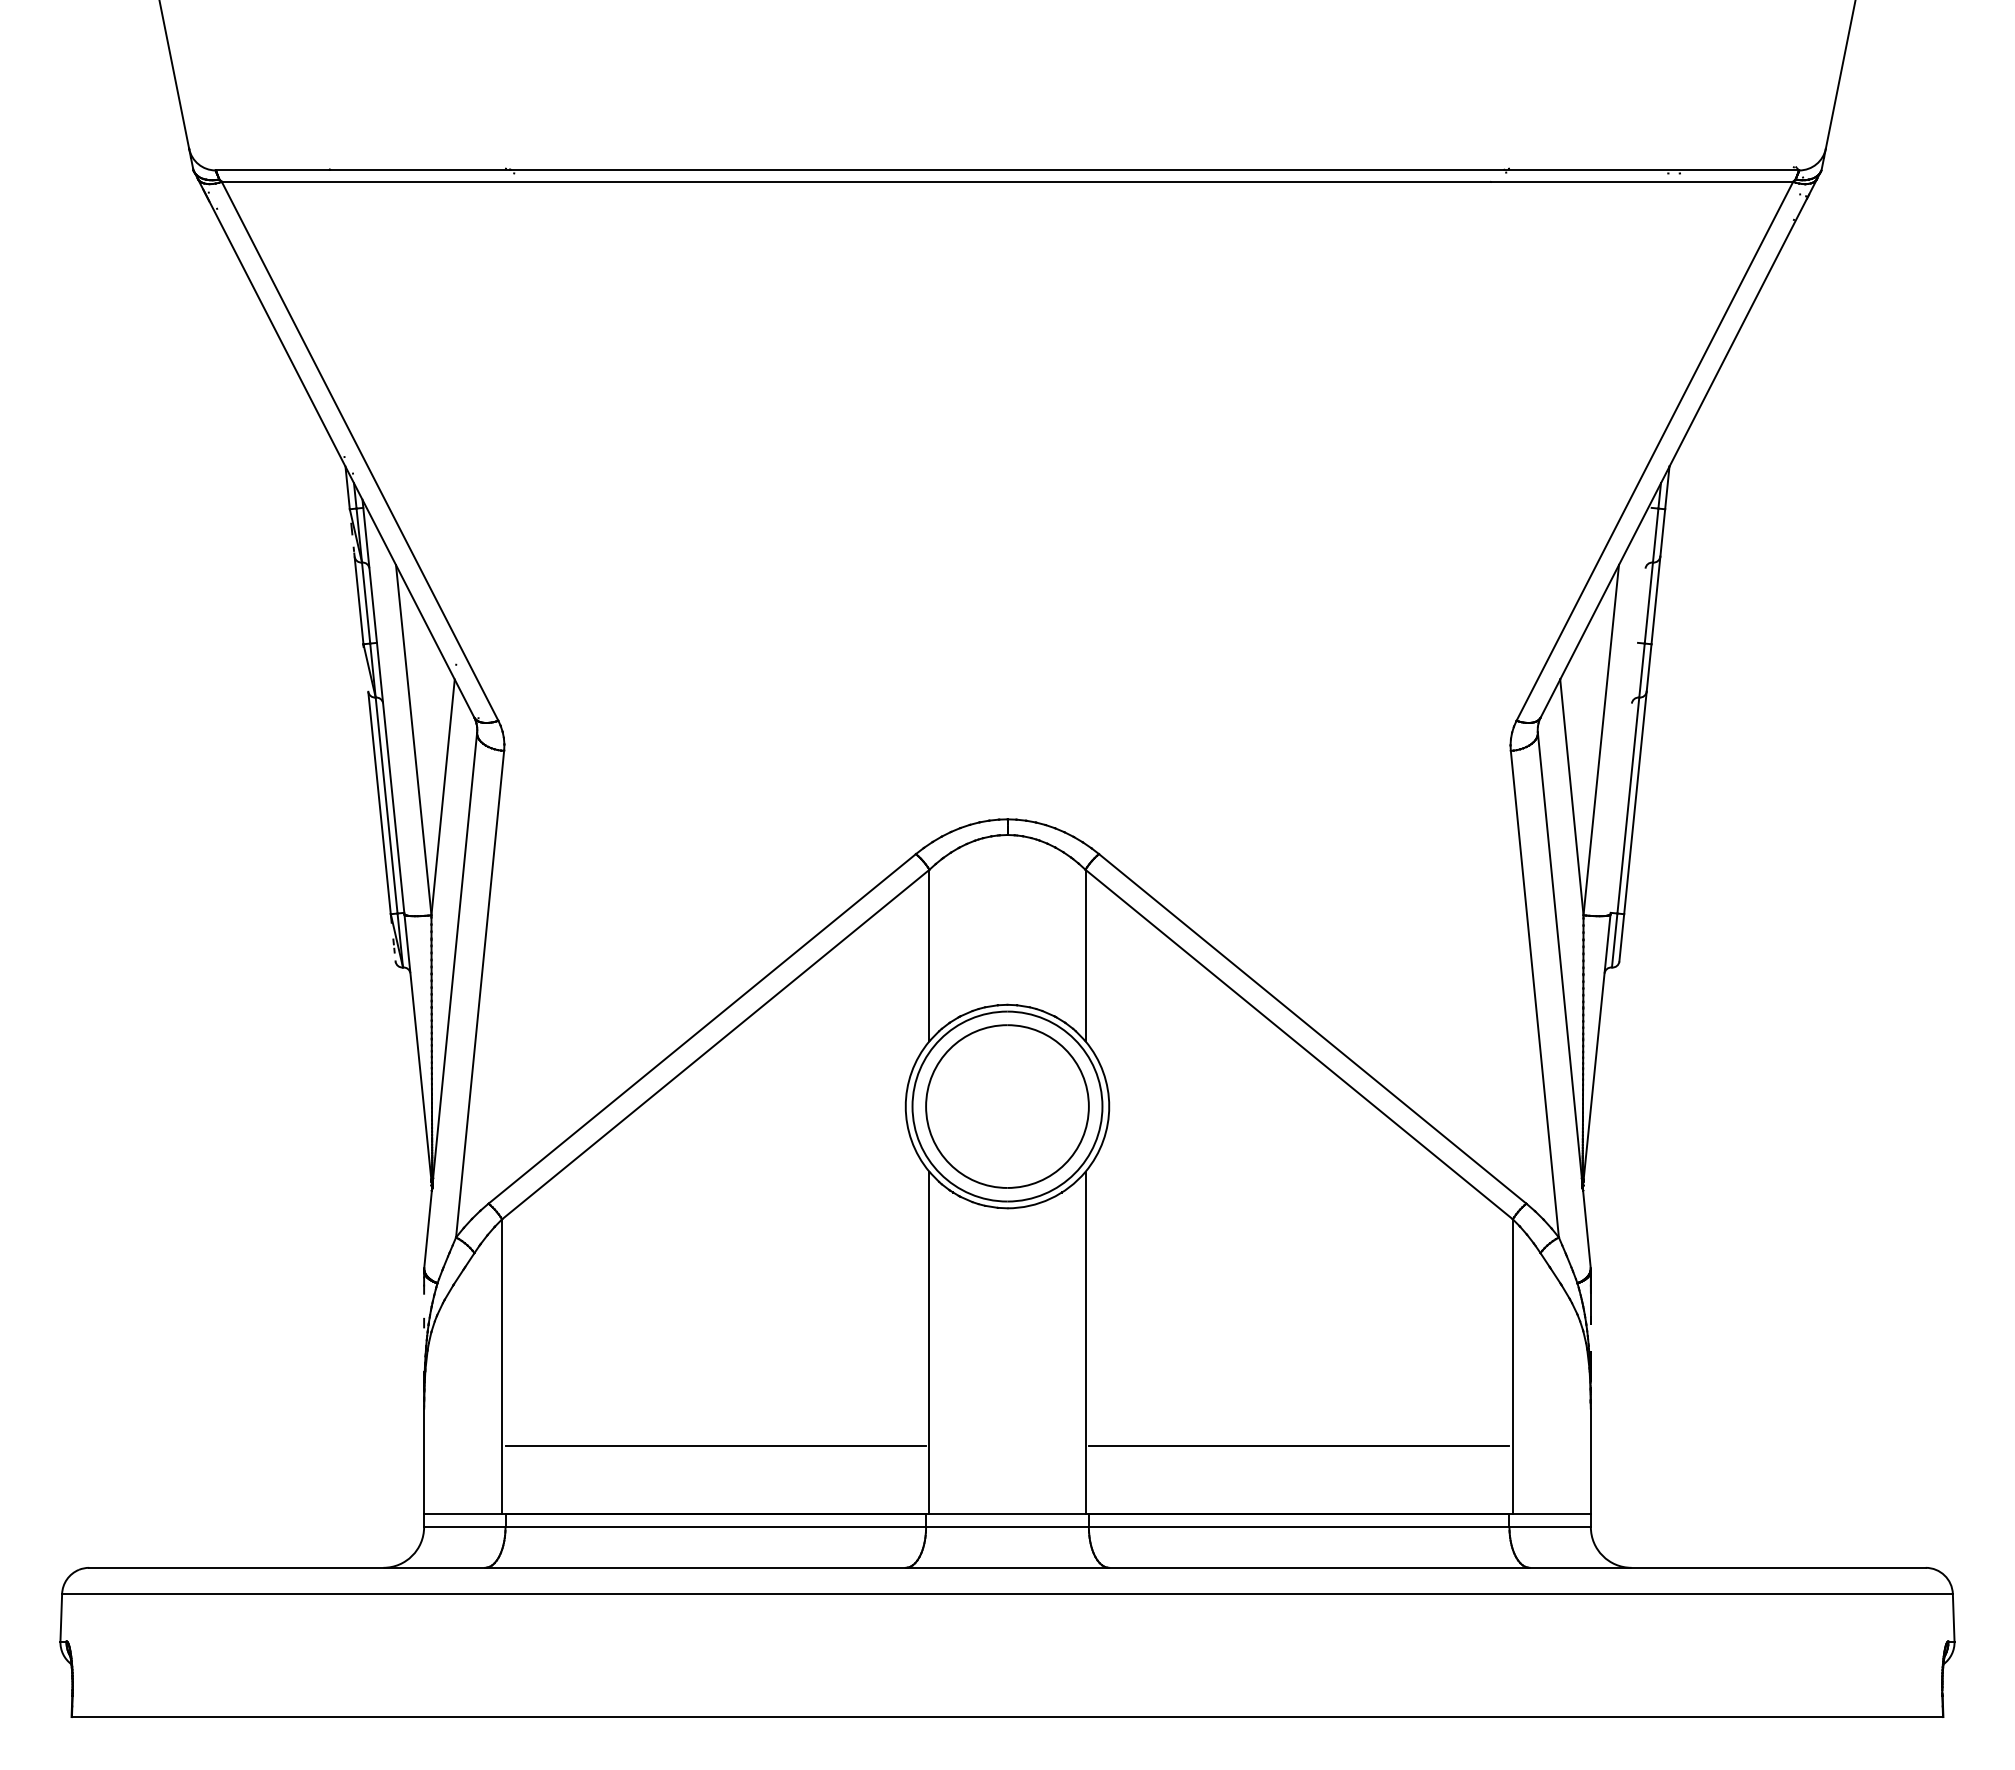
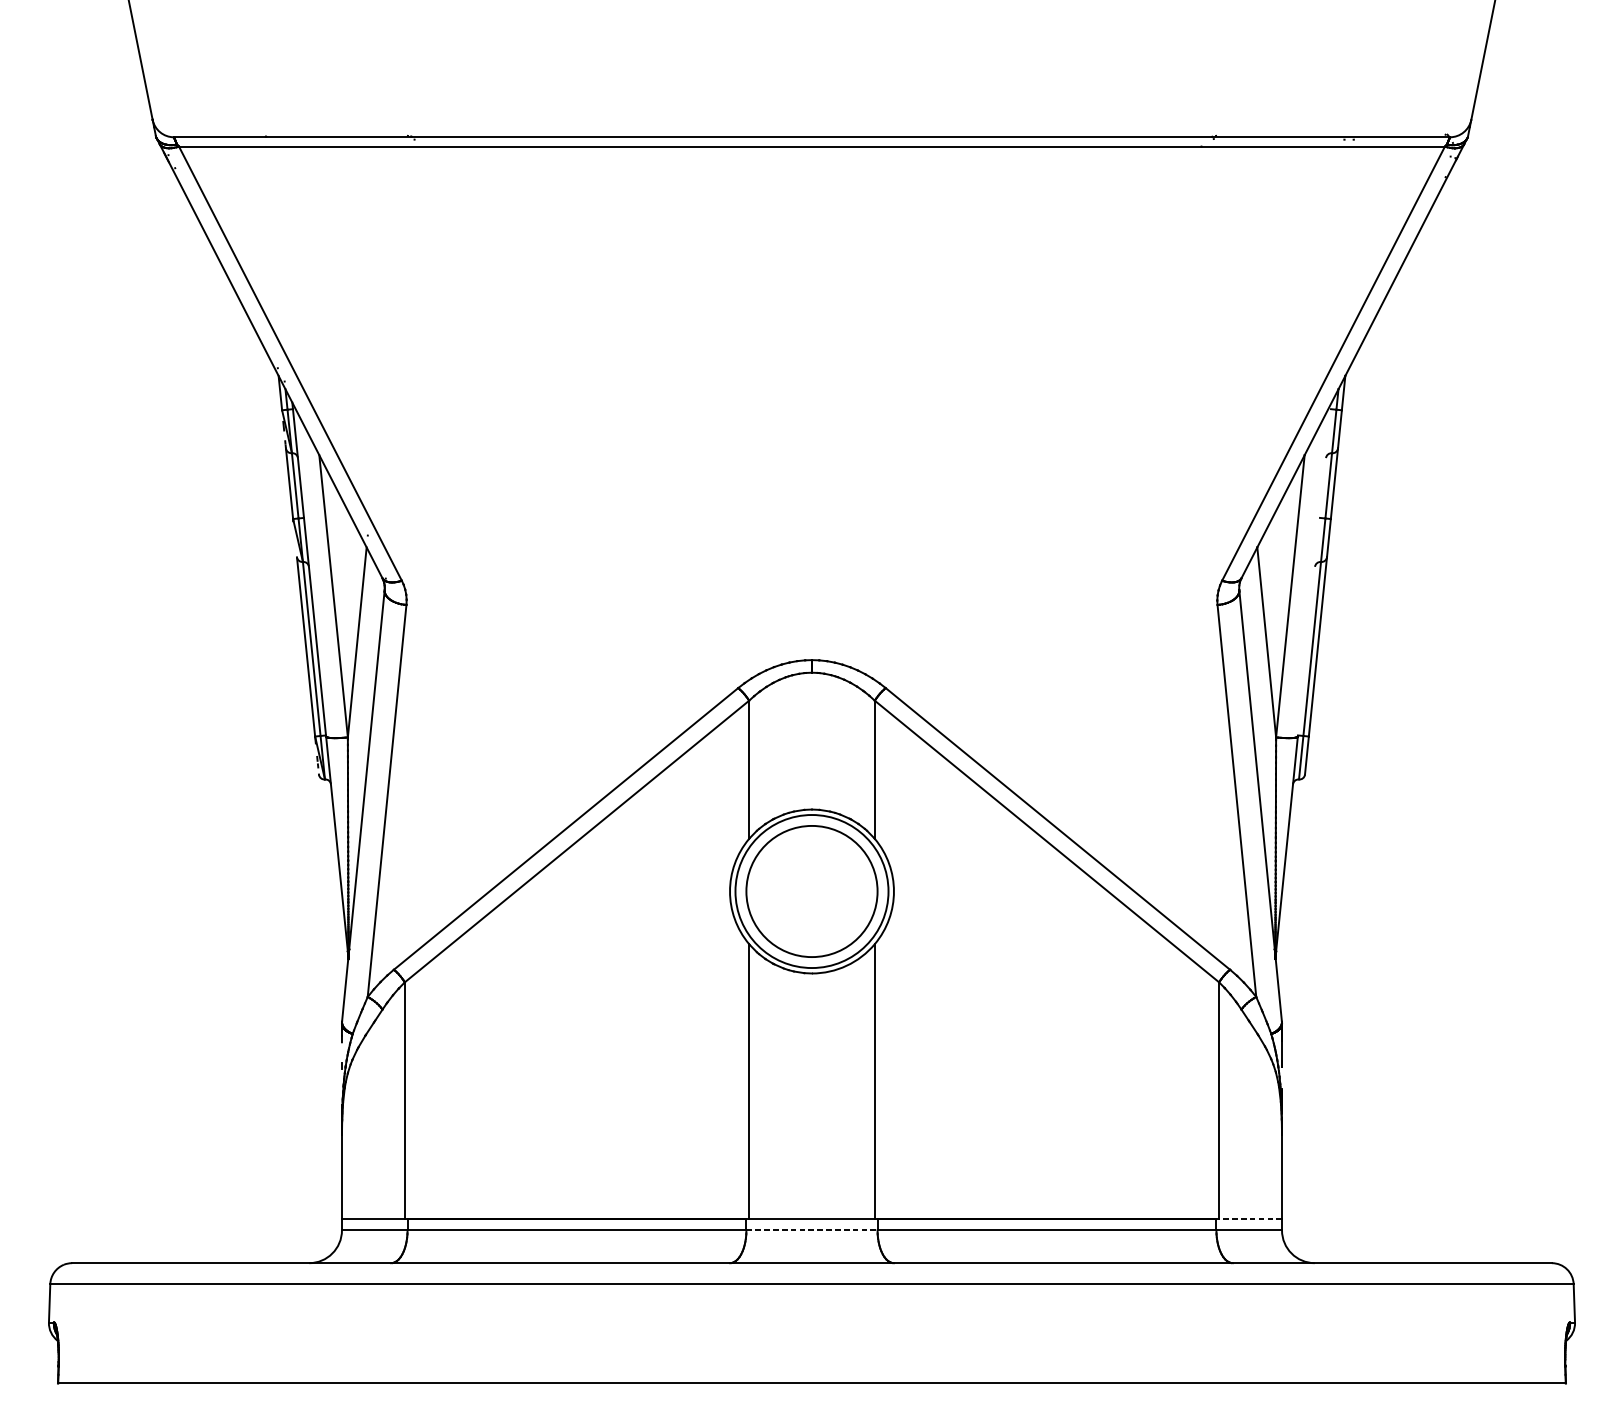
line: (715, 1445) -> (576, 1164), removed
line: (1298, 1445) -> (1046, 1164), removed
line: (1551, 1513) -> (1250, 1219), solid -> dashed
line: (1007, 1527) -> (812, 1230), solid -> dashed

